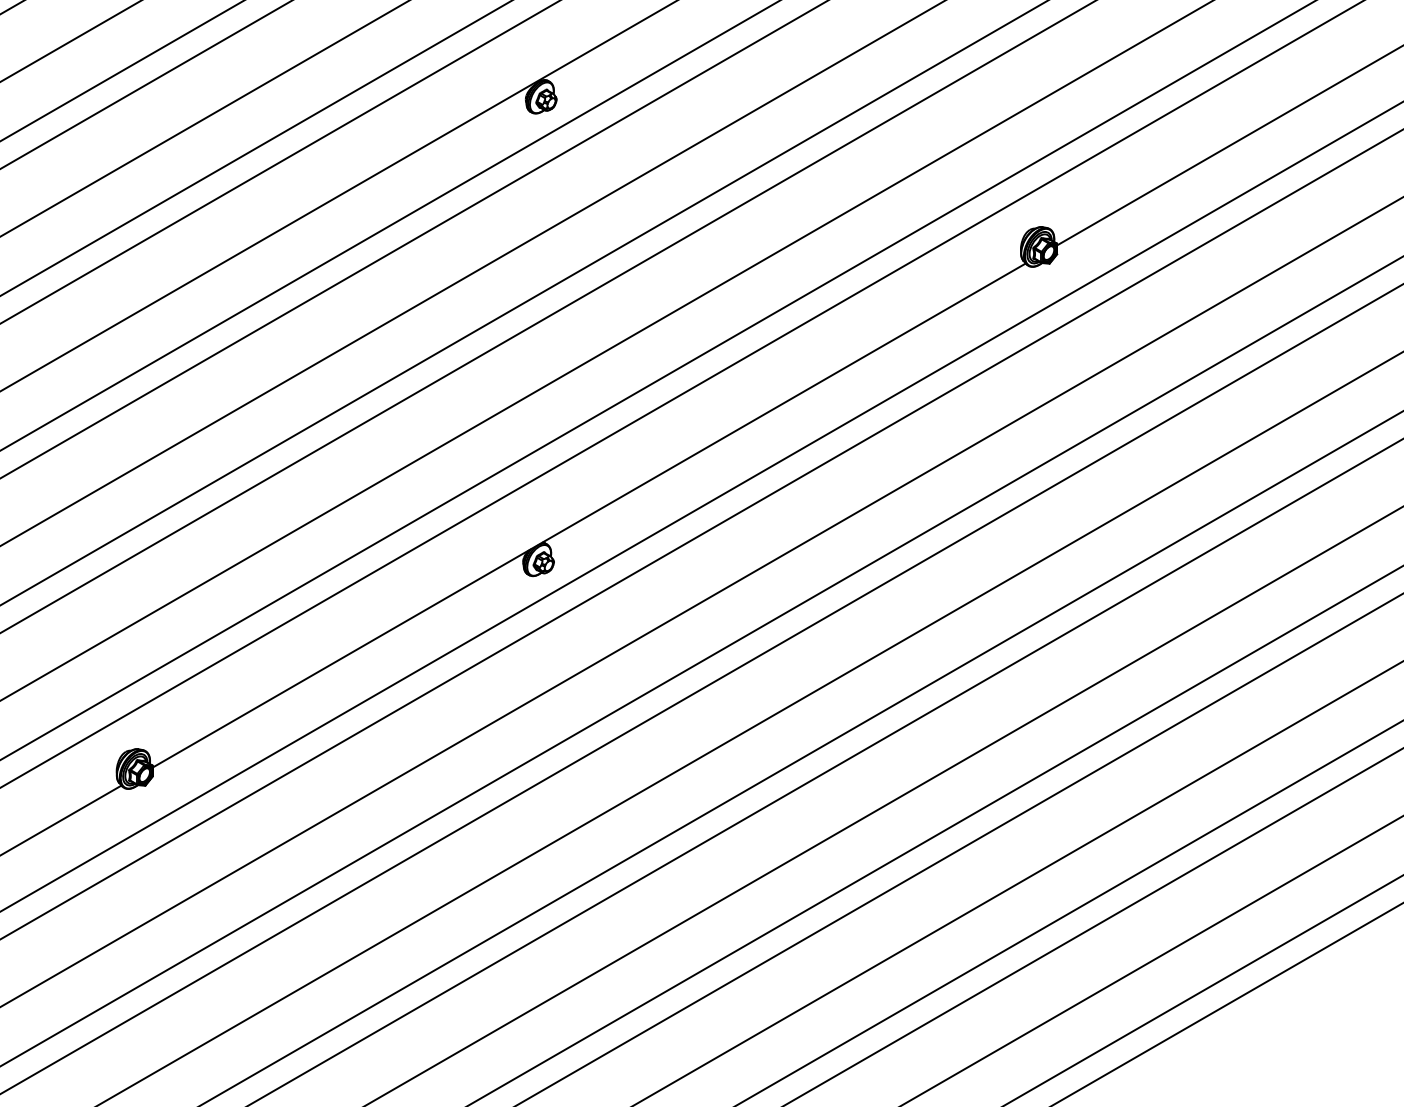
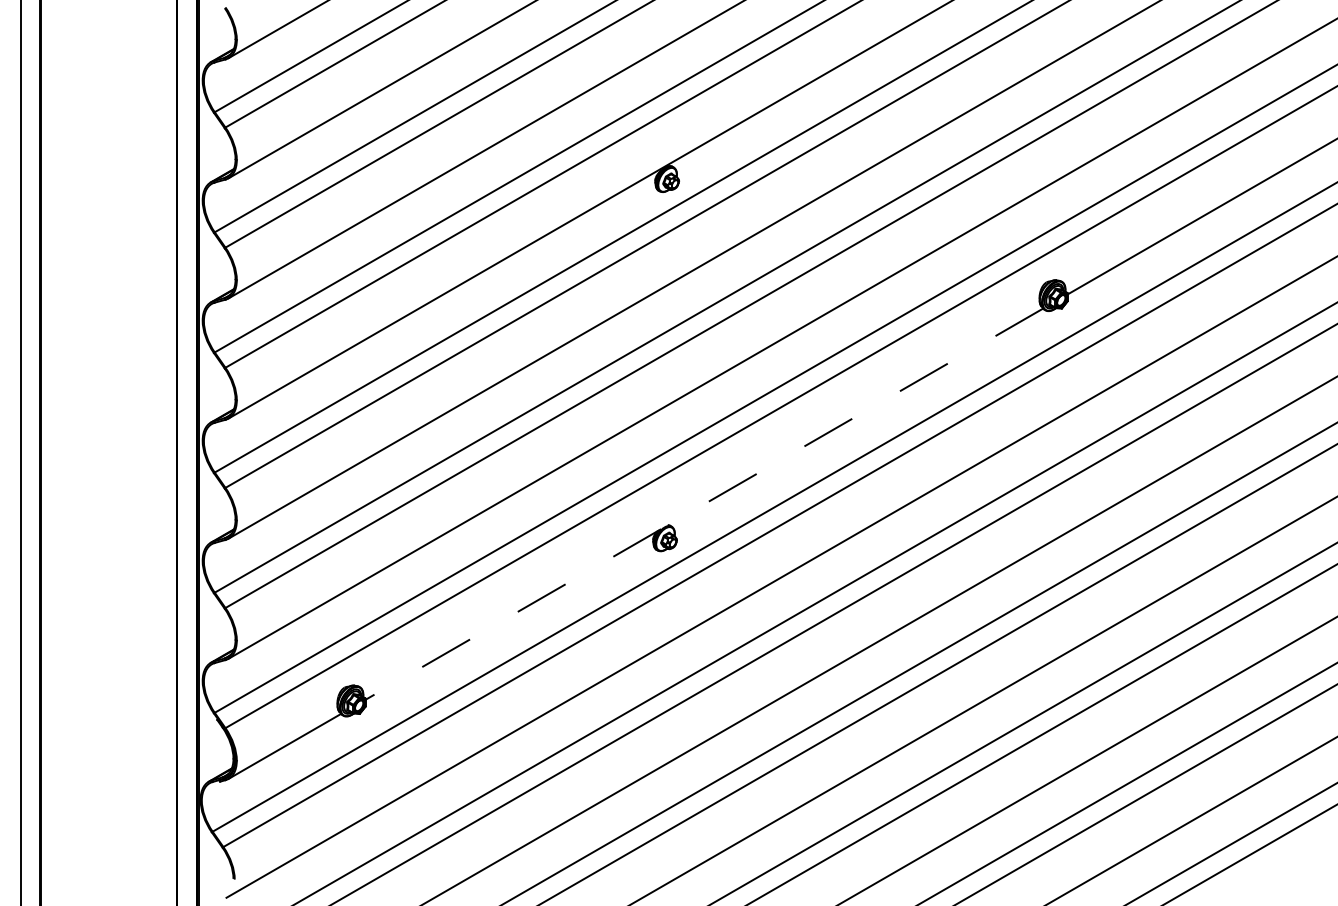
line: (589, 515) -> (704, 504), solid -> dashed

